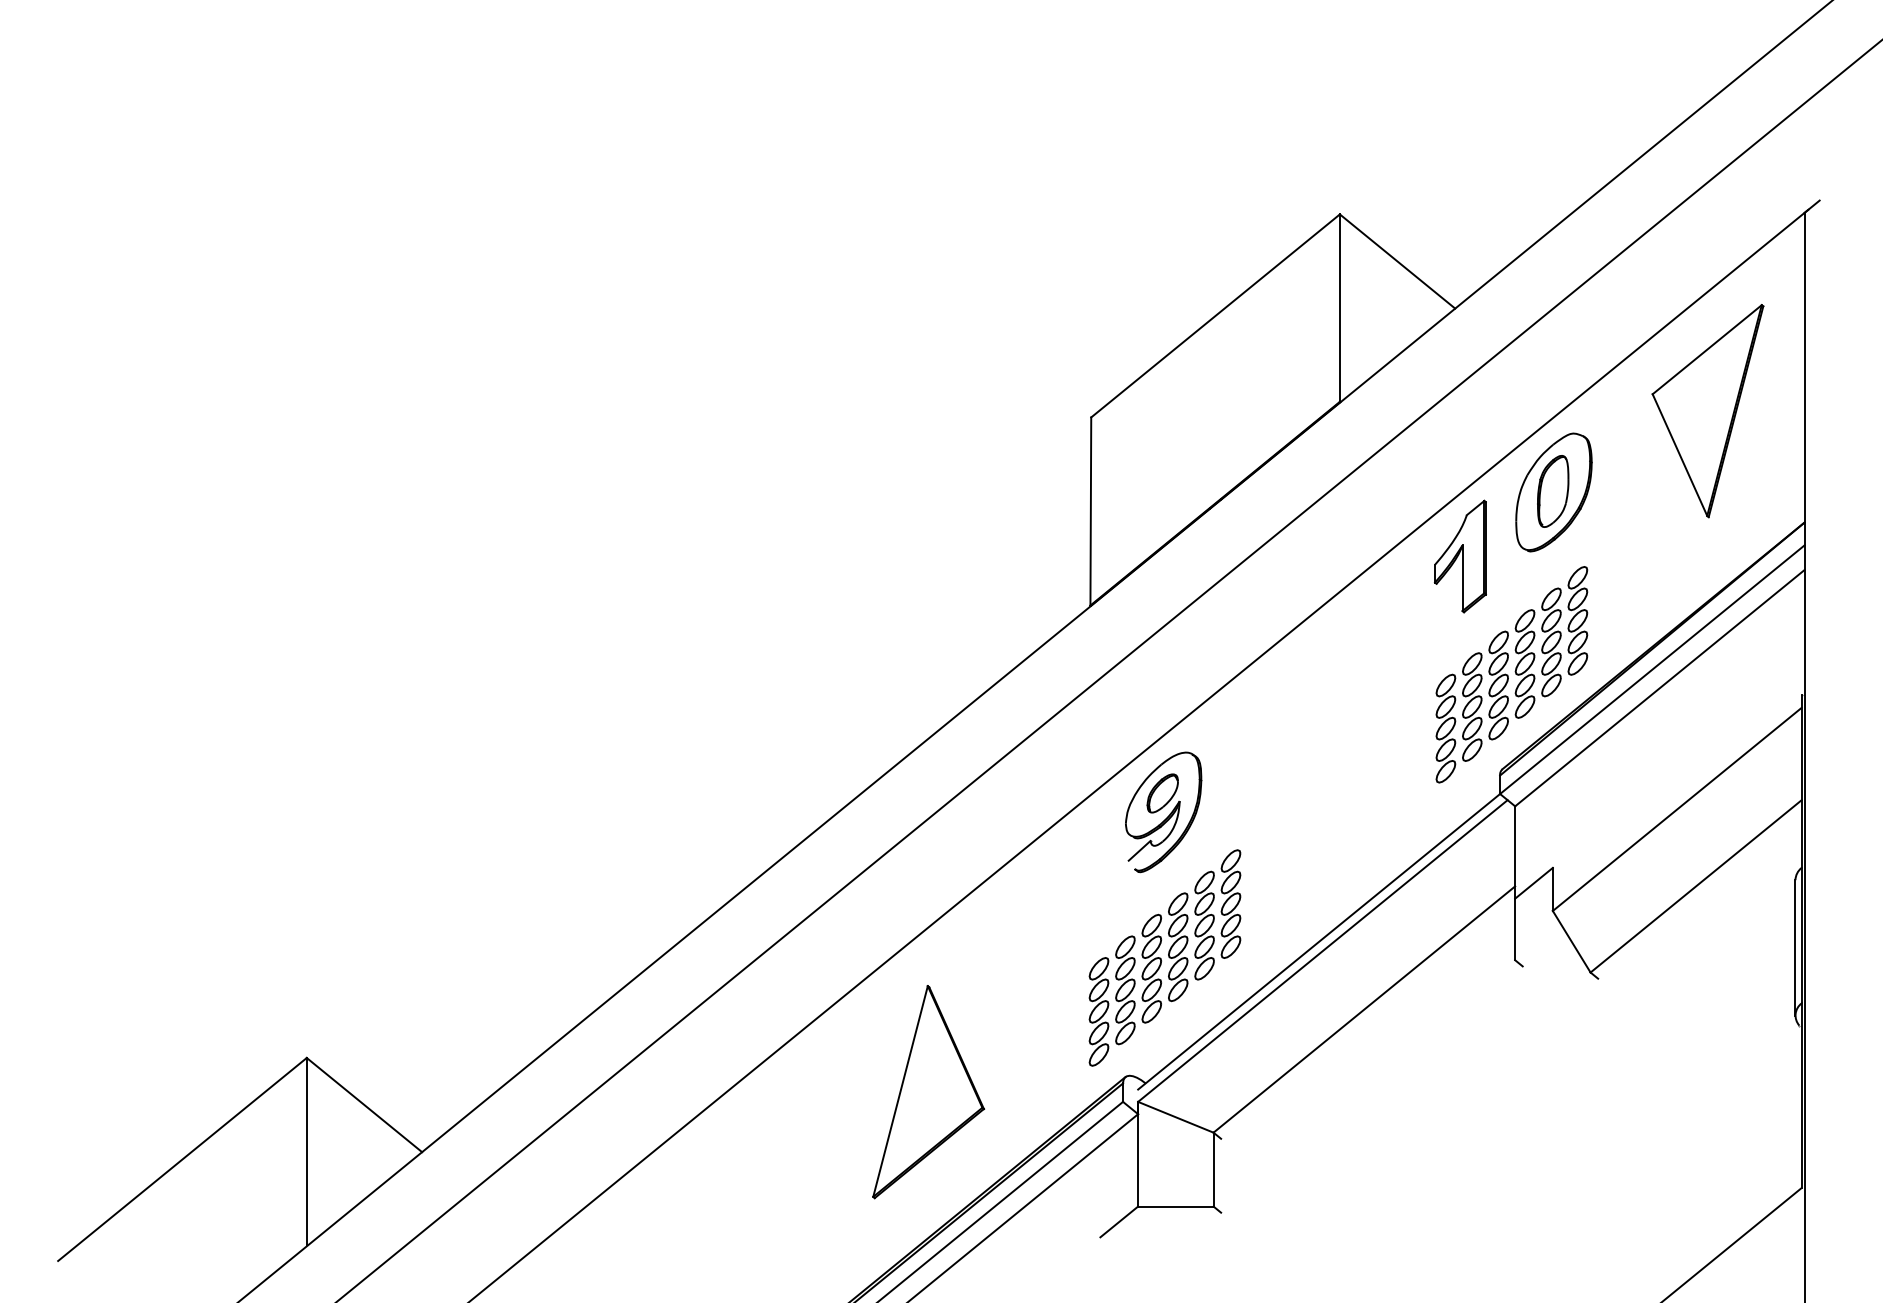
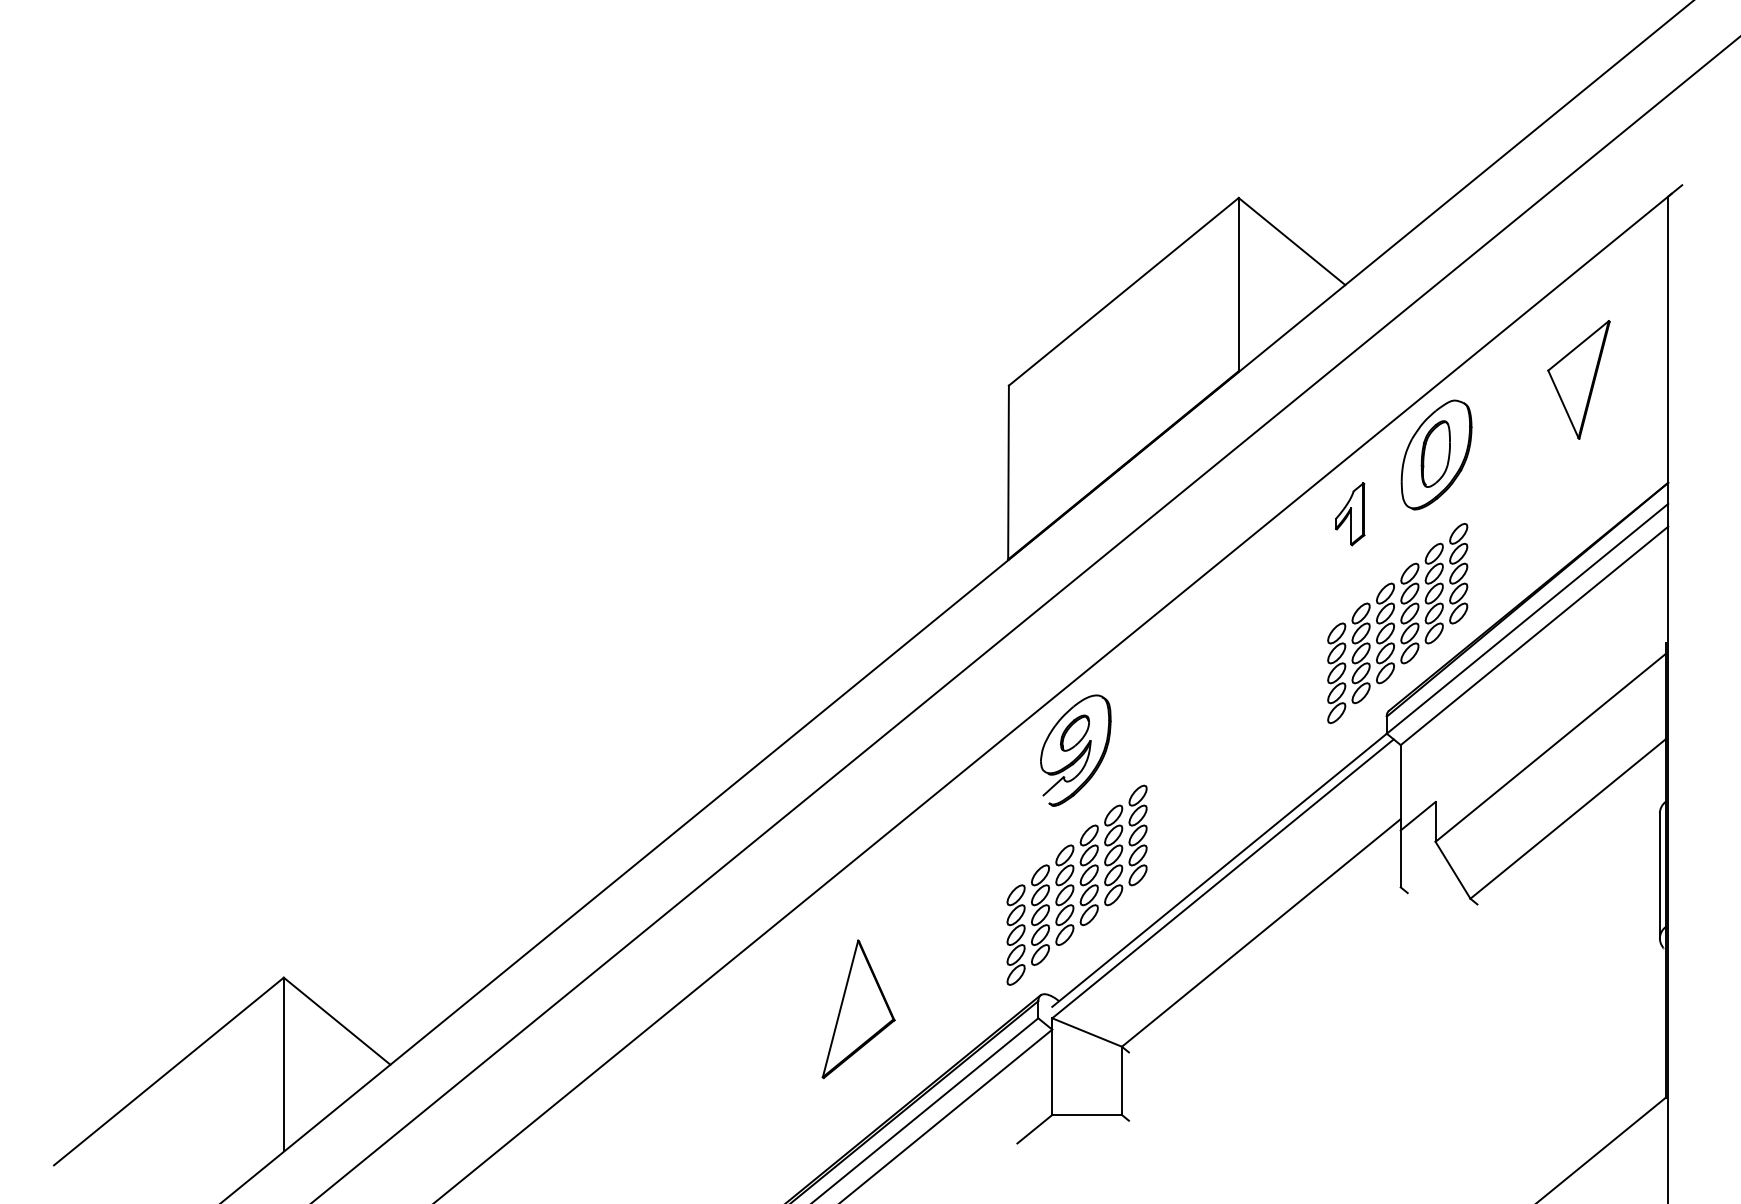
part: (1707, 411) -> (1578, 380), size x0.6
part: (1460, 556) -> (1350, 514), size x0.6
part: (928, 1092) -> (858, 1009), size x0.7

